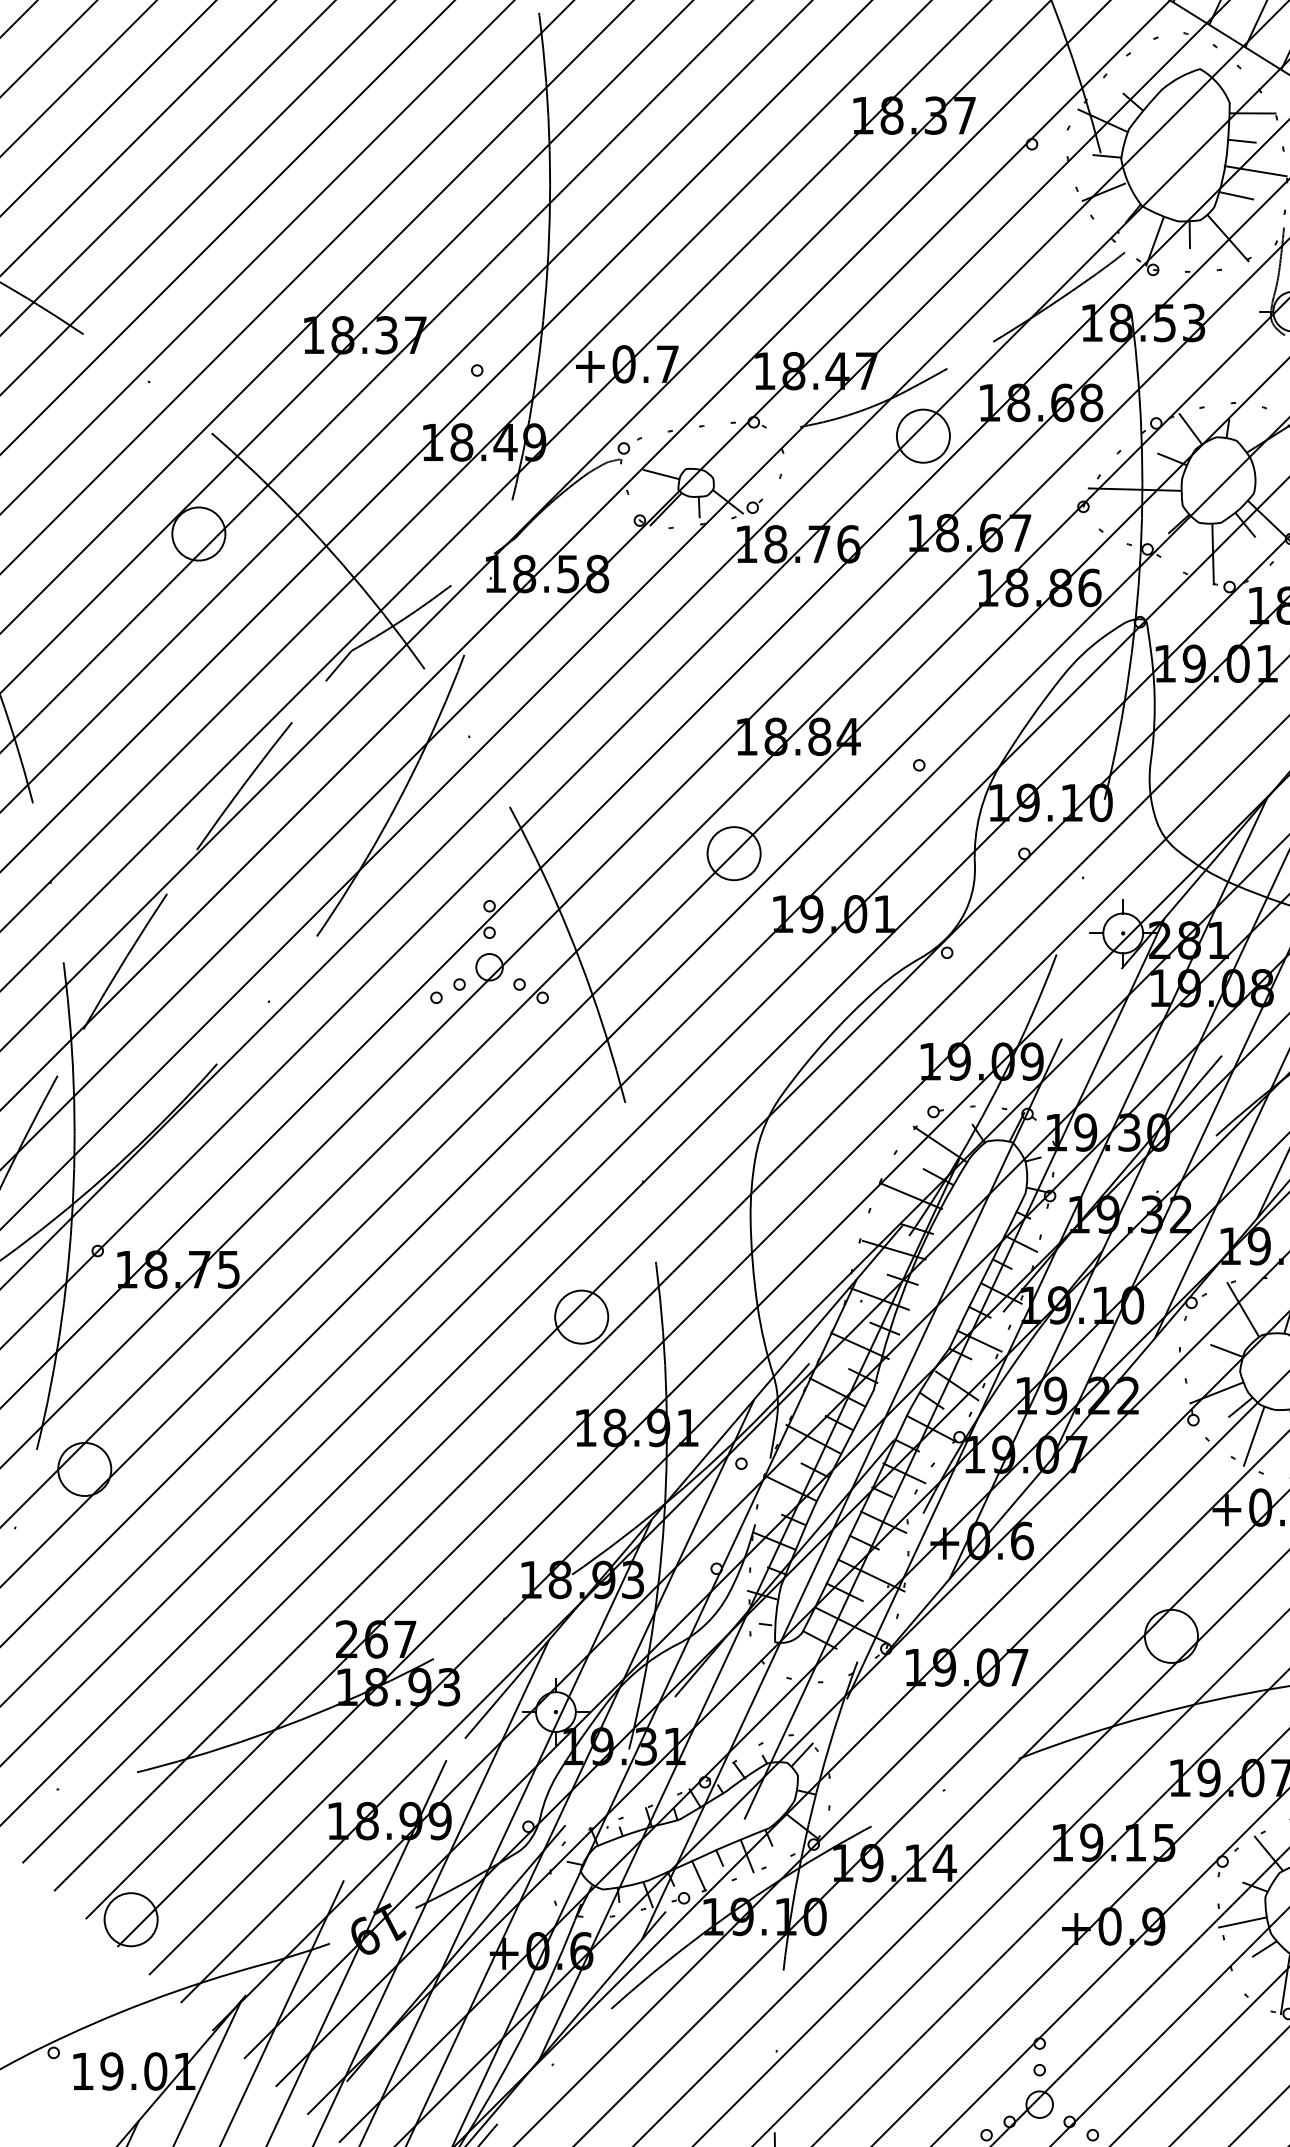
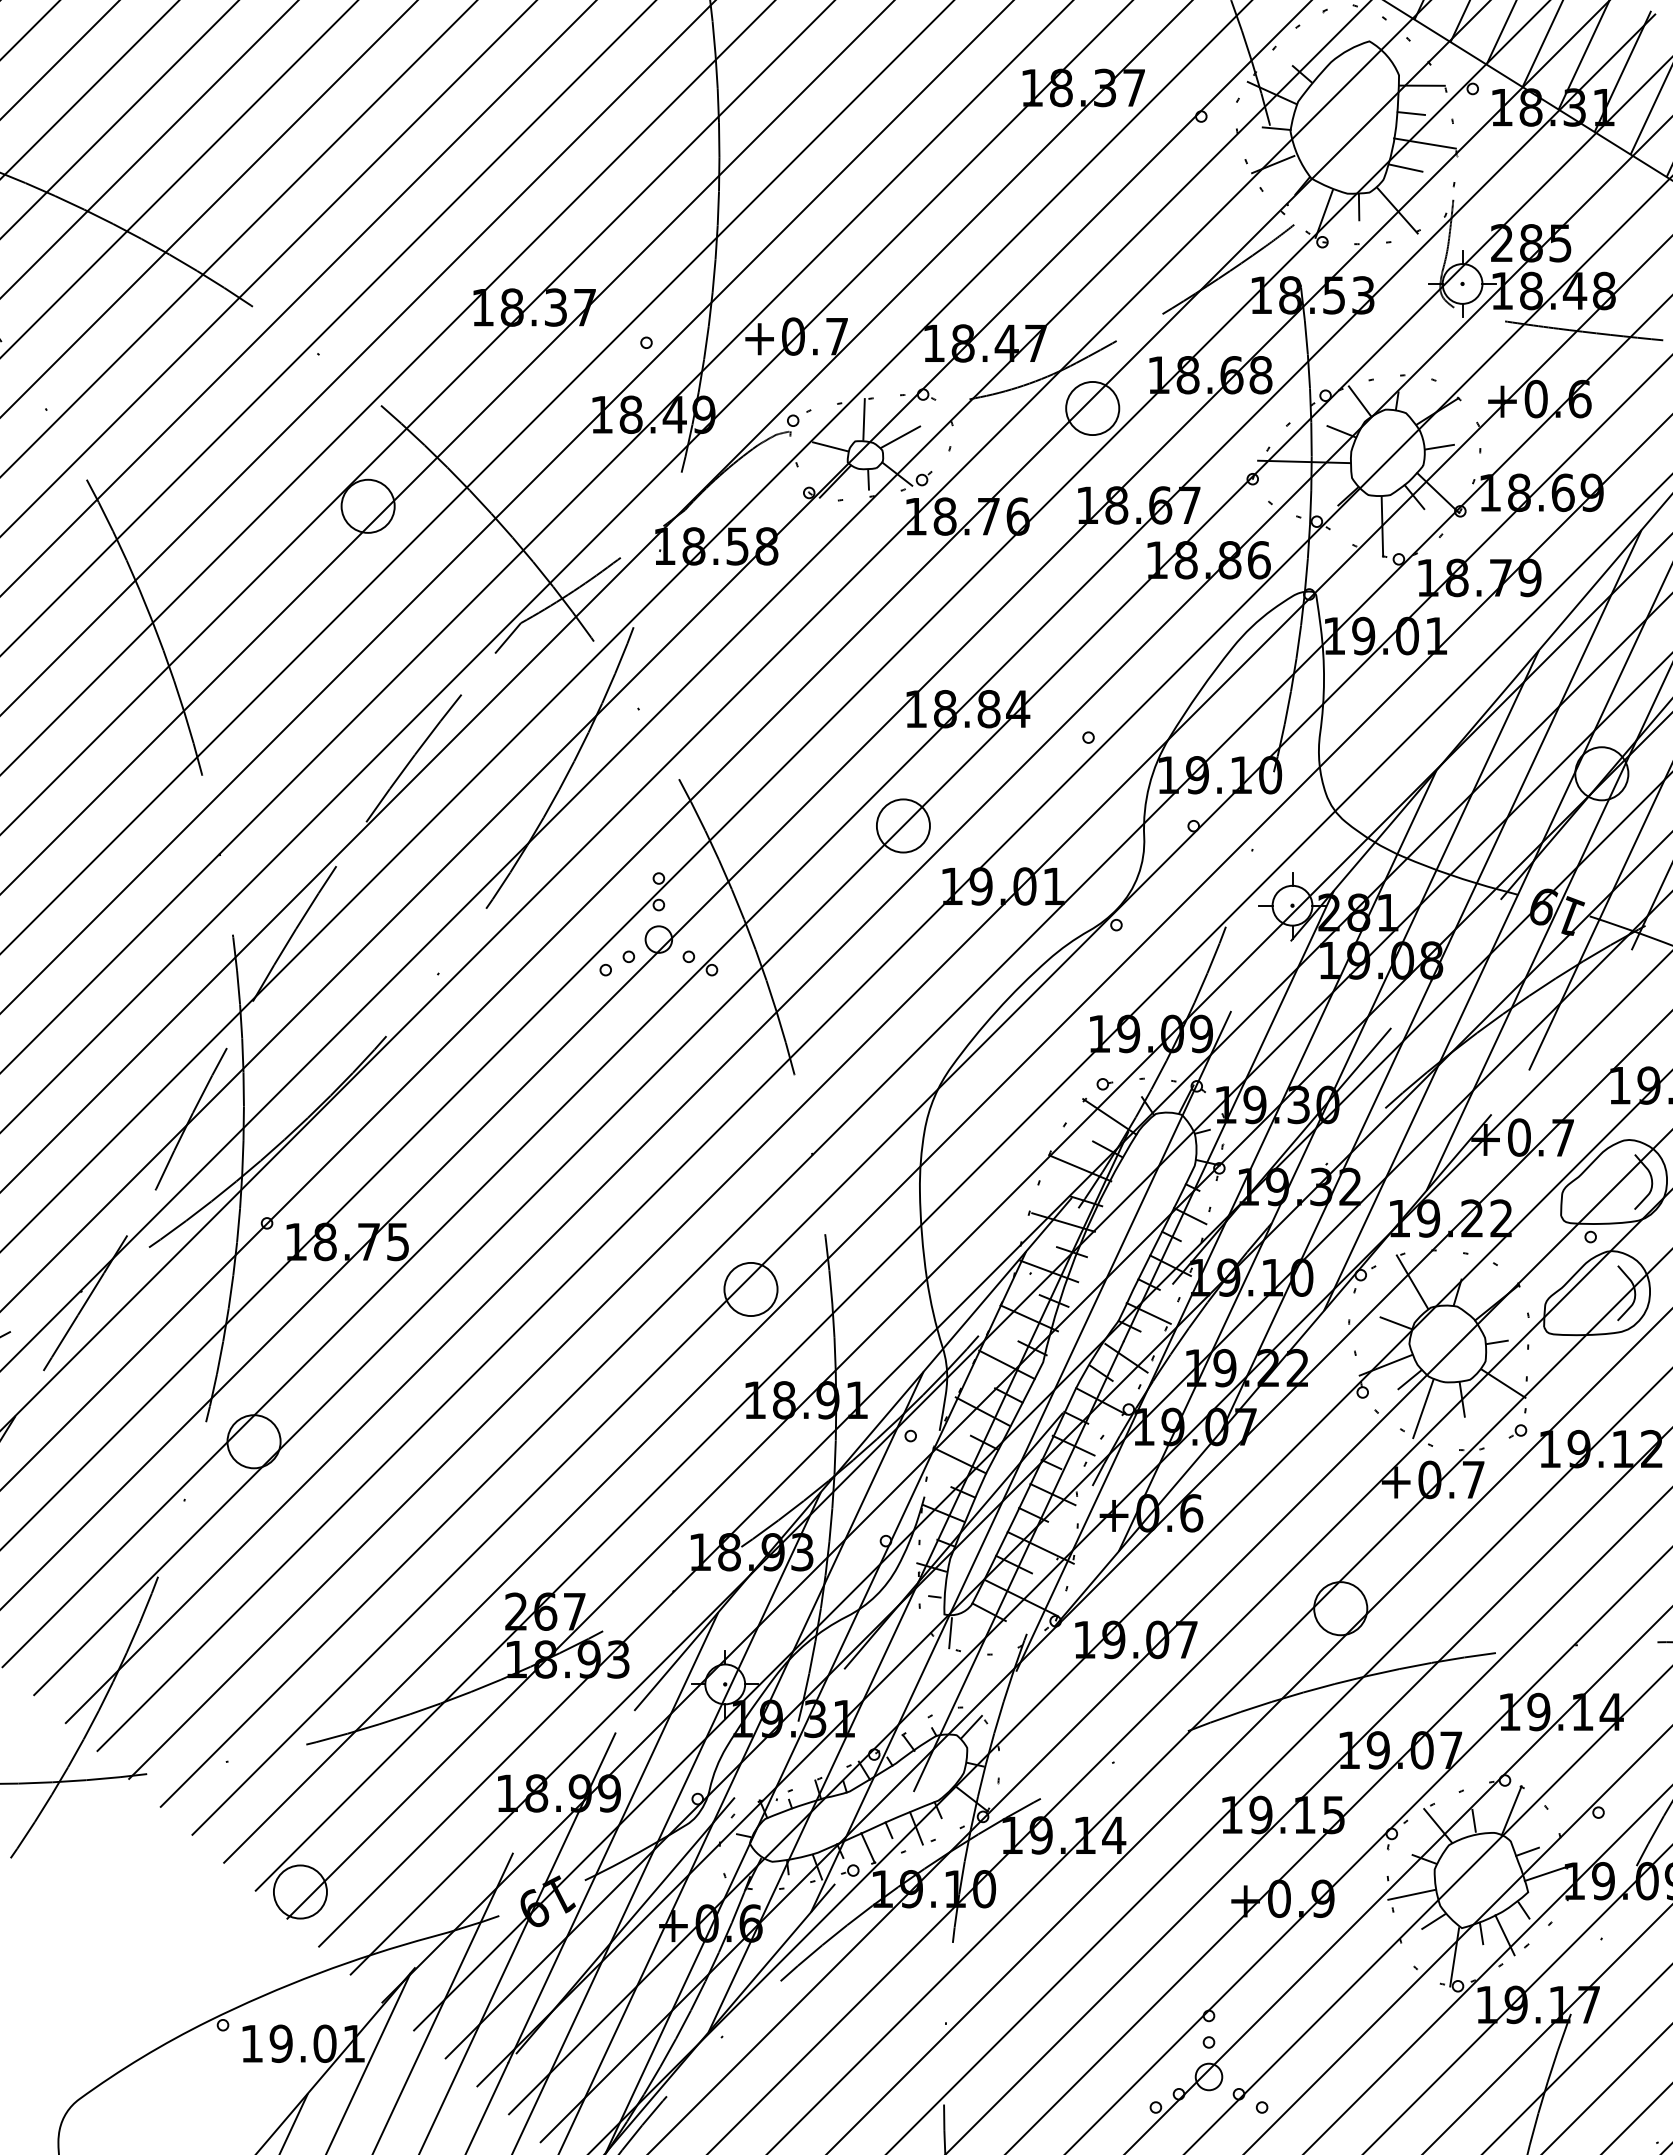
line: (694, 447) -> (863, 419), added
line: (731, 465) -> (900, 437), added
line: (1270, 474) -> (1439, 446), added
line: (781, 1661) -> (950, 1633), added

